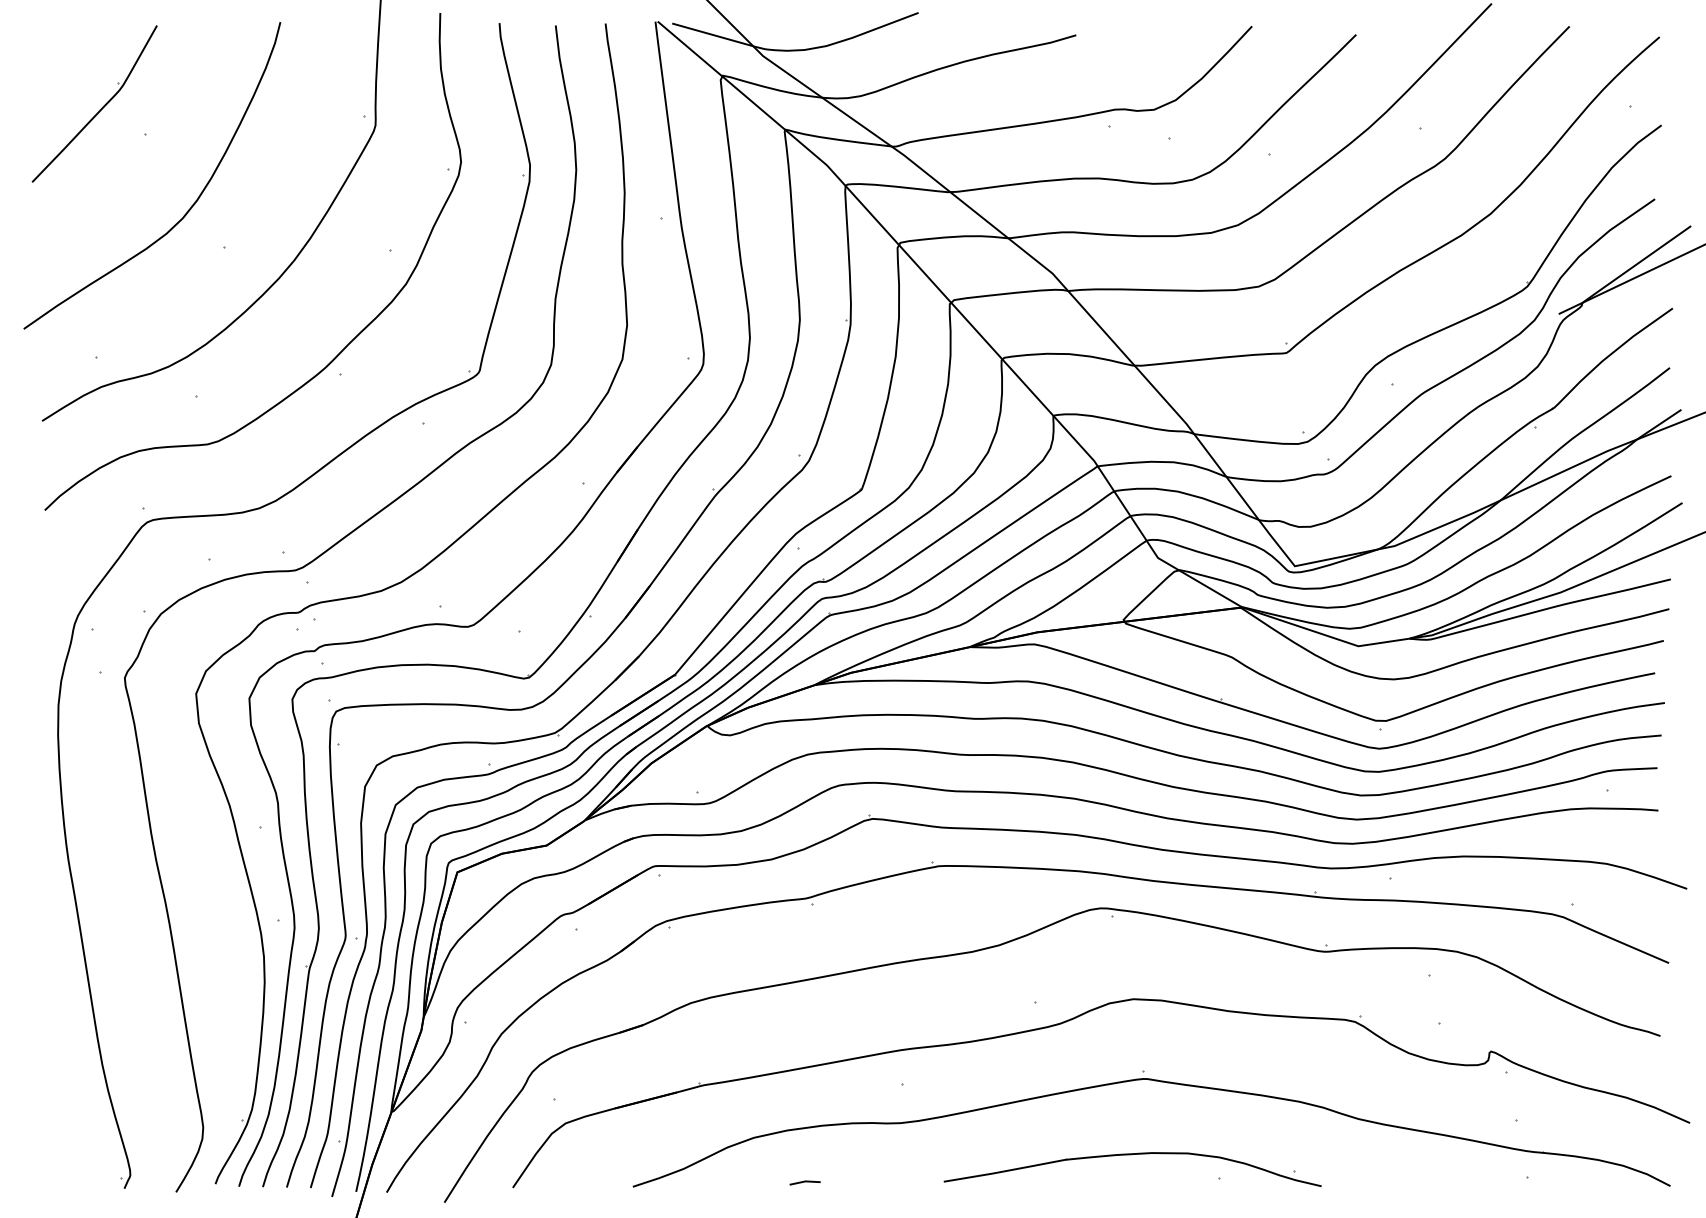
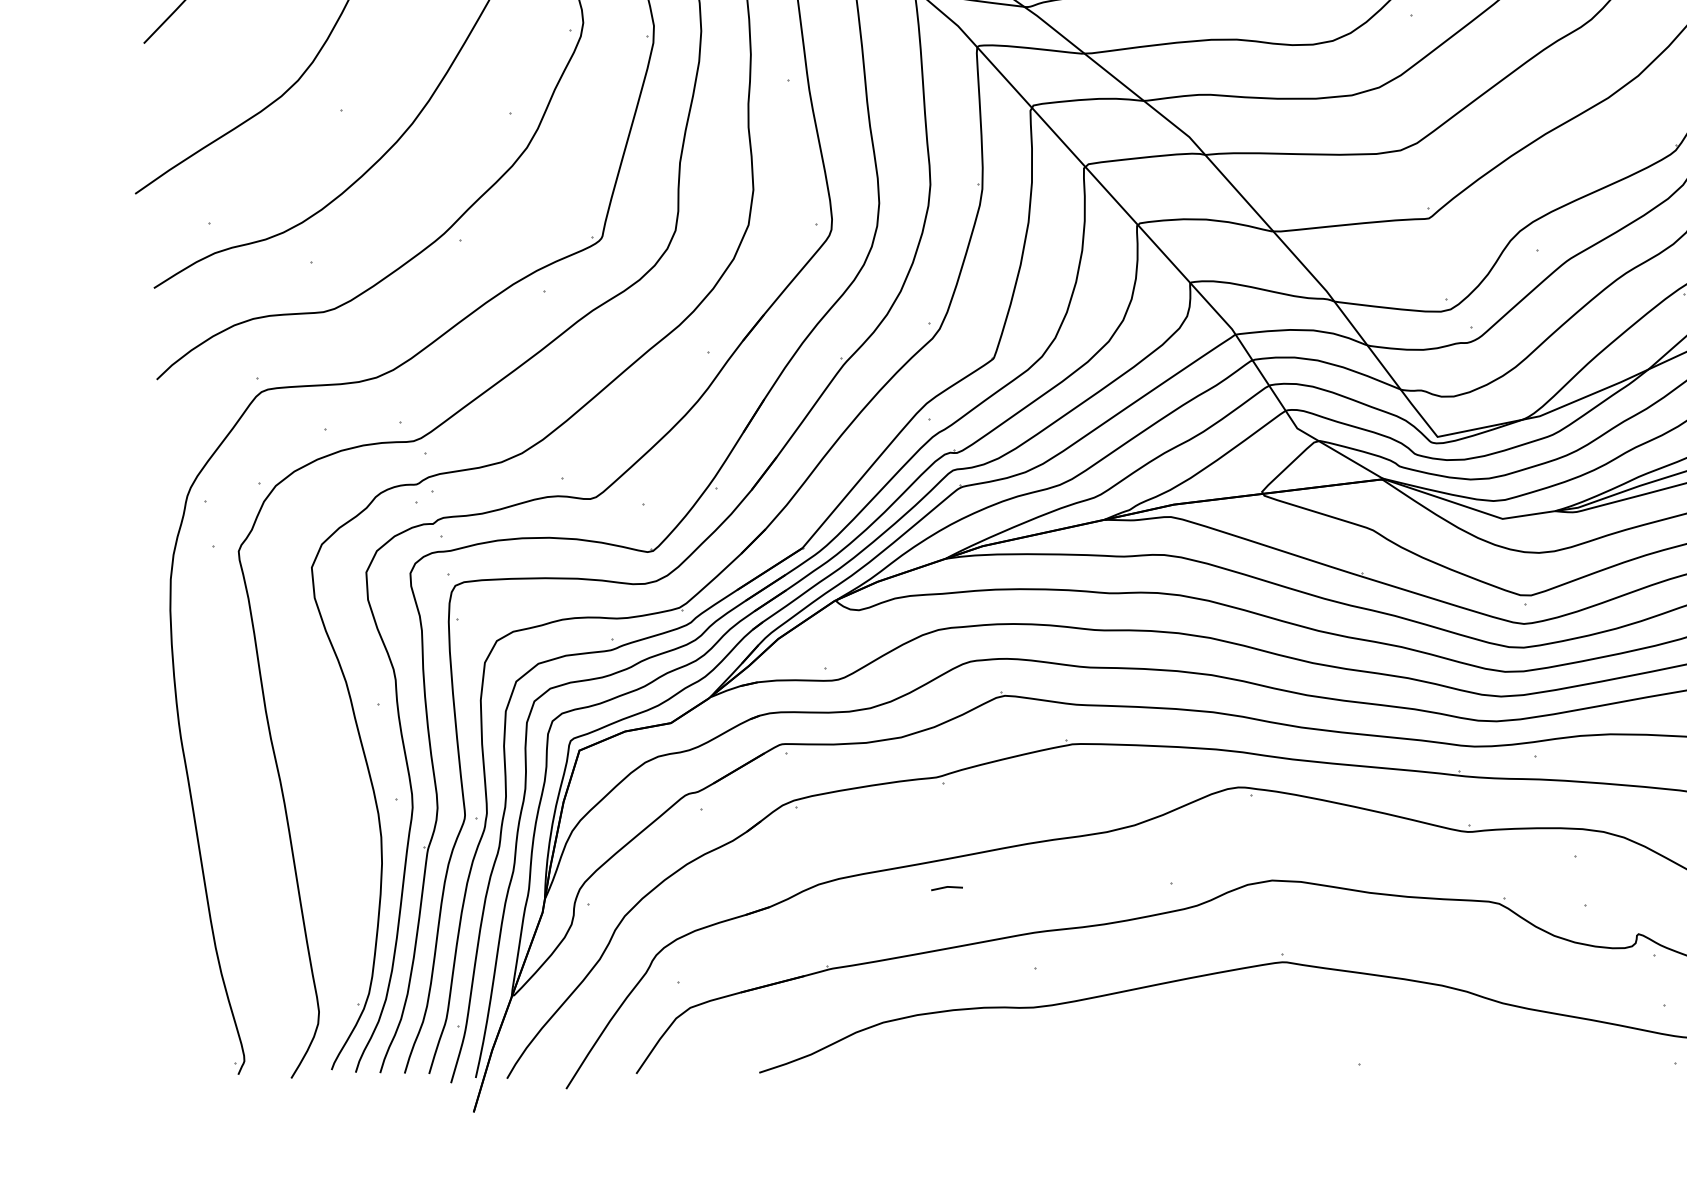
part: (1131, 1155) -> (1270, 1040), removed
line: (804, 1182) -> (946, 888), moved

